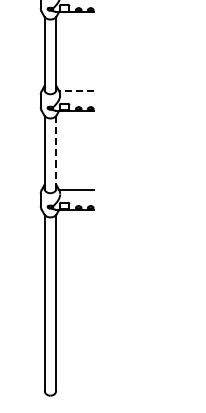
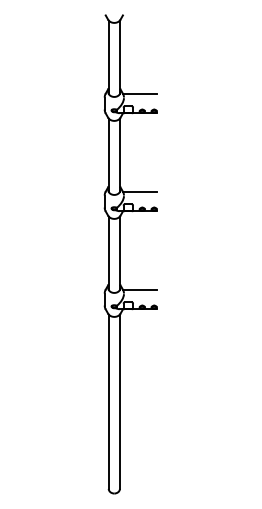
line: (75, 90) -> (139, 191), dashed -> solid
line: (55, 153) -> (119, 253), dashed -> solid

